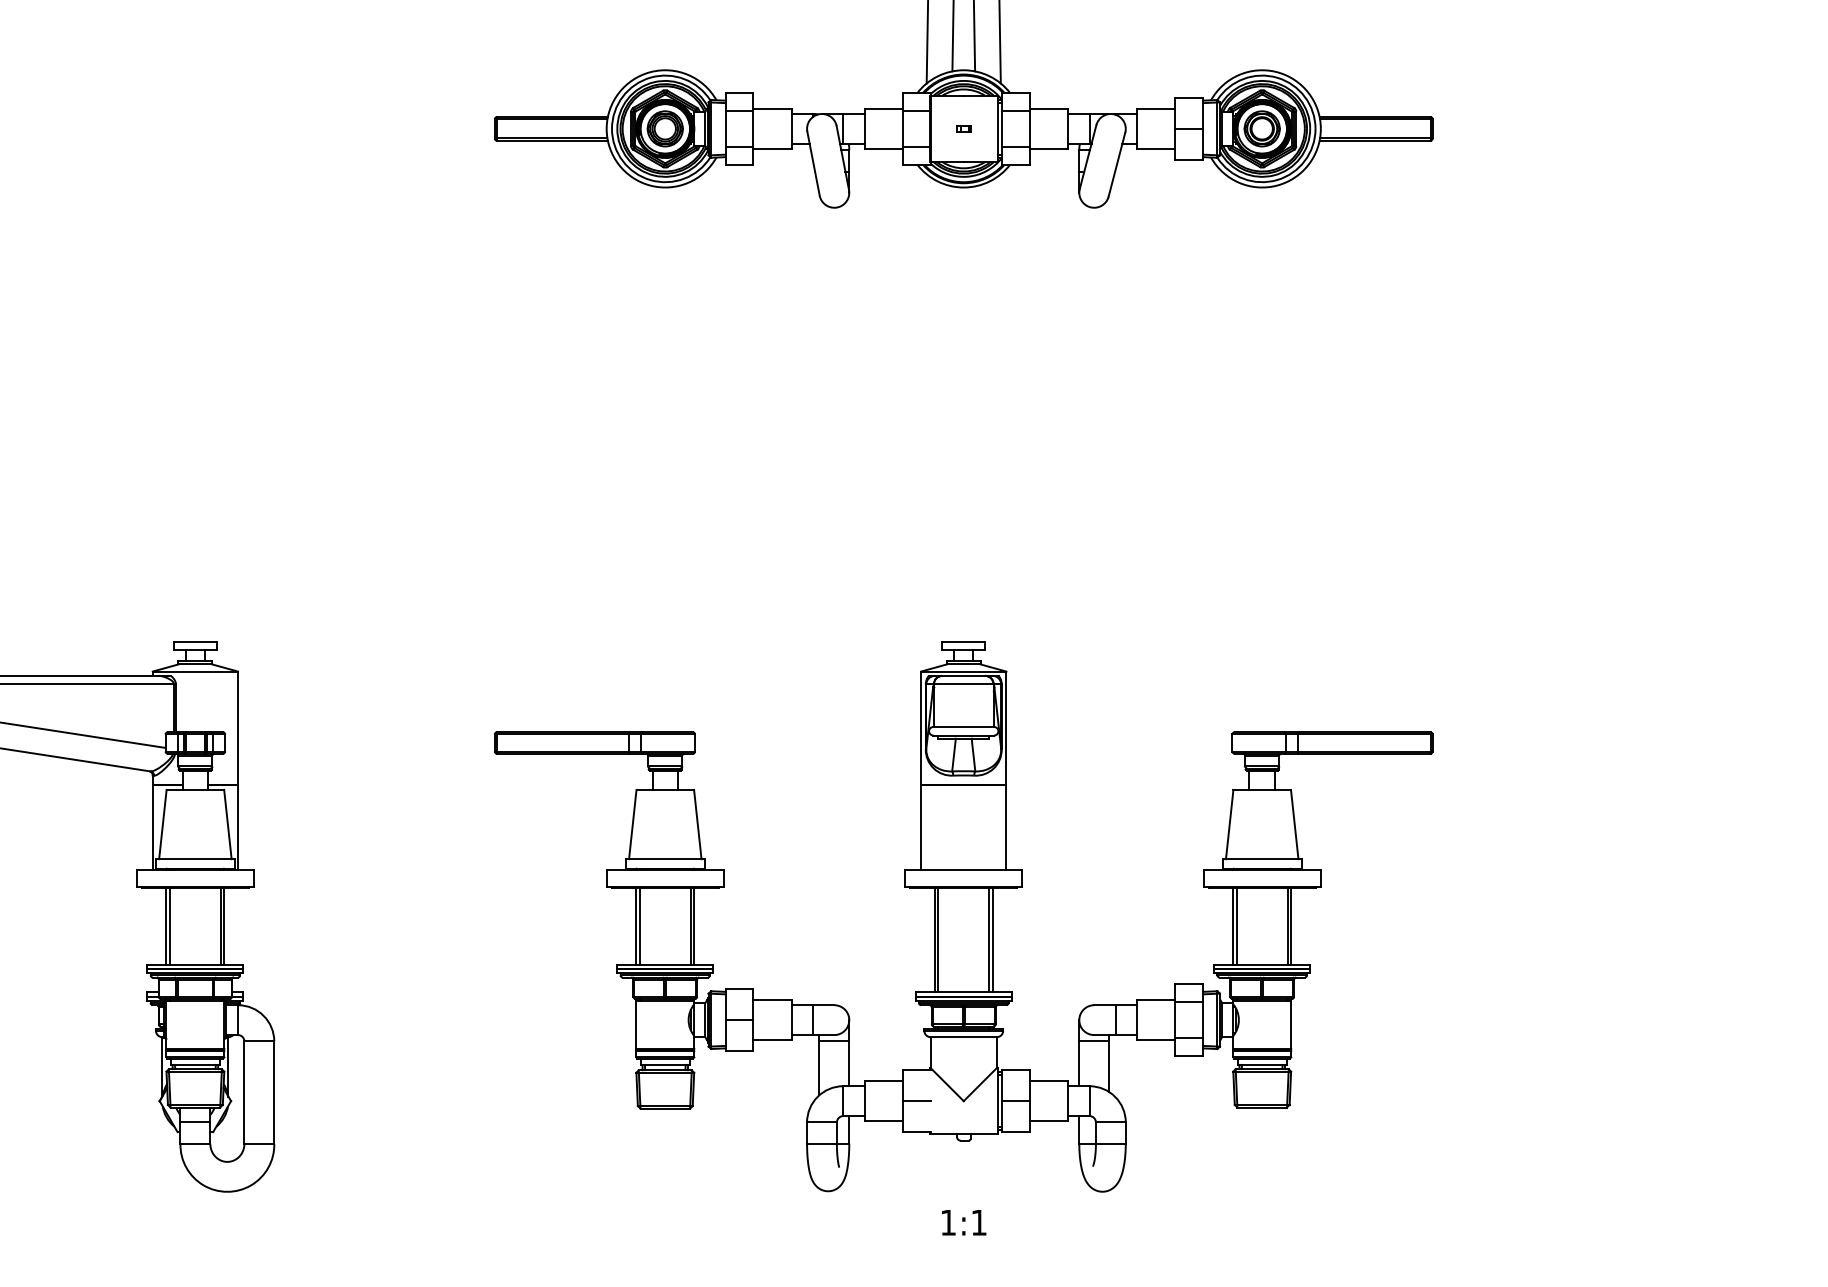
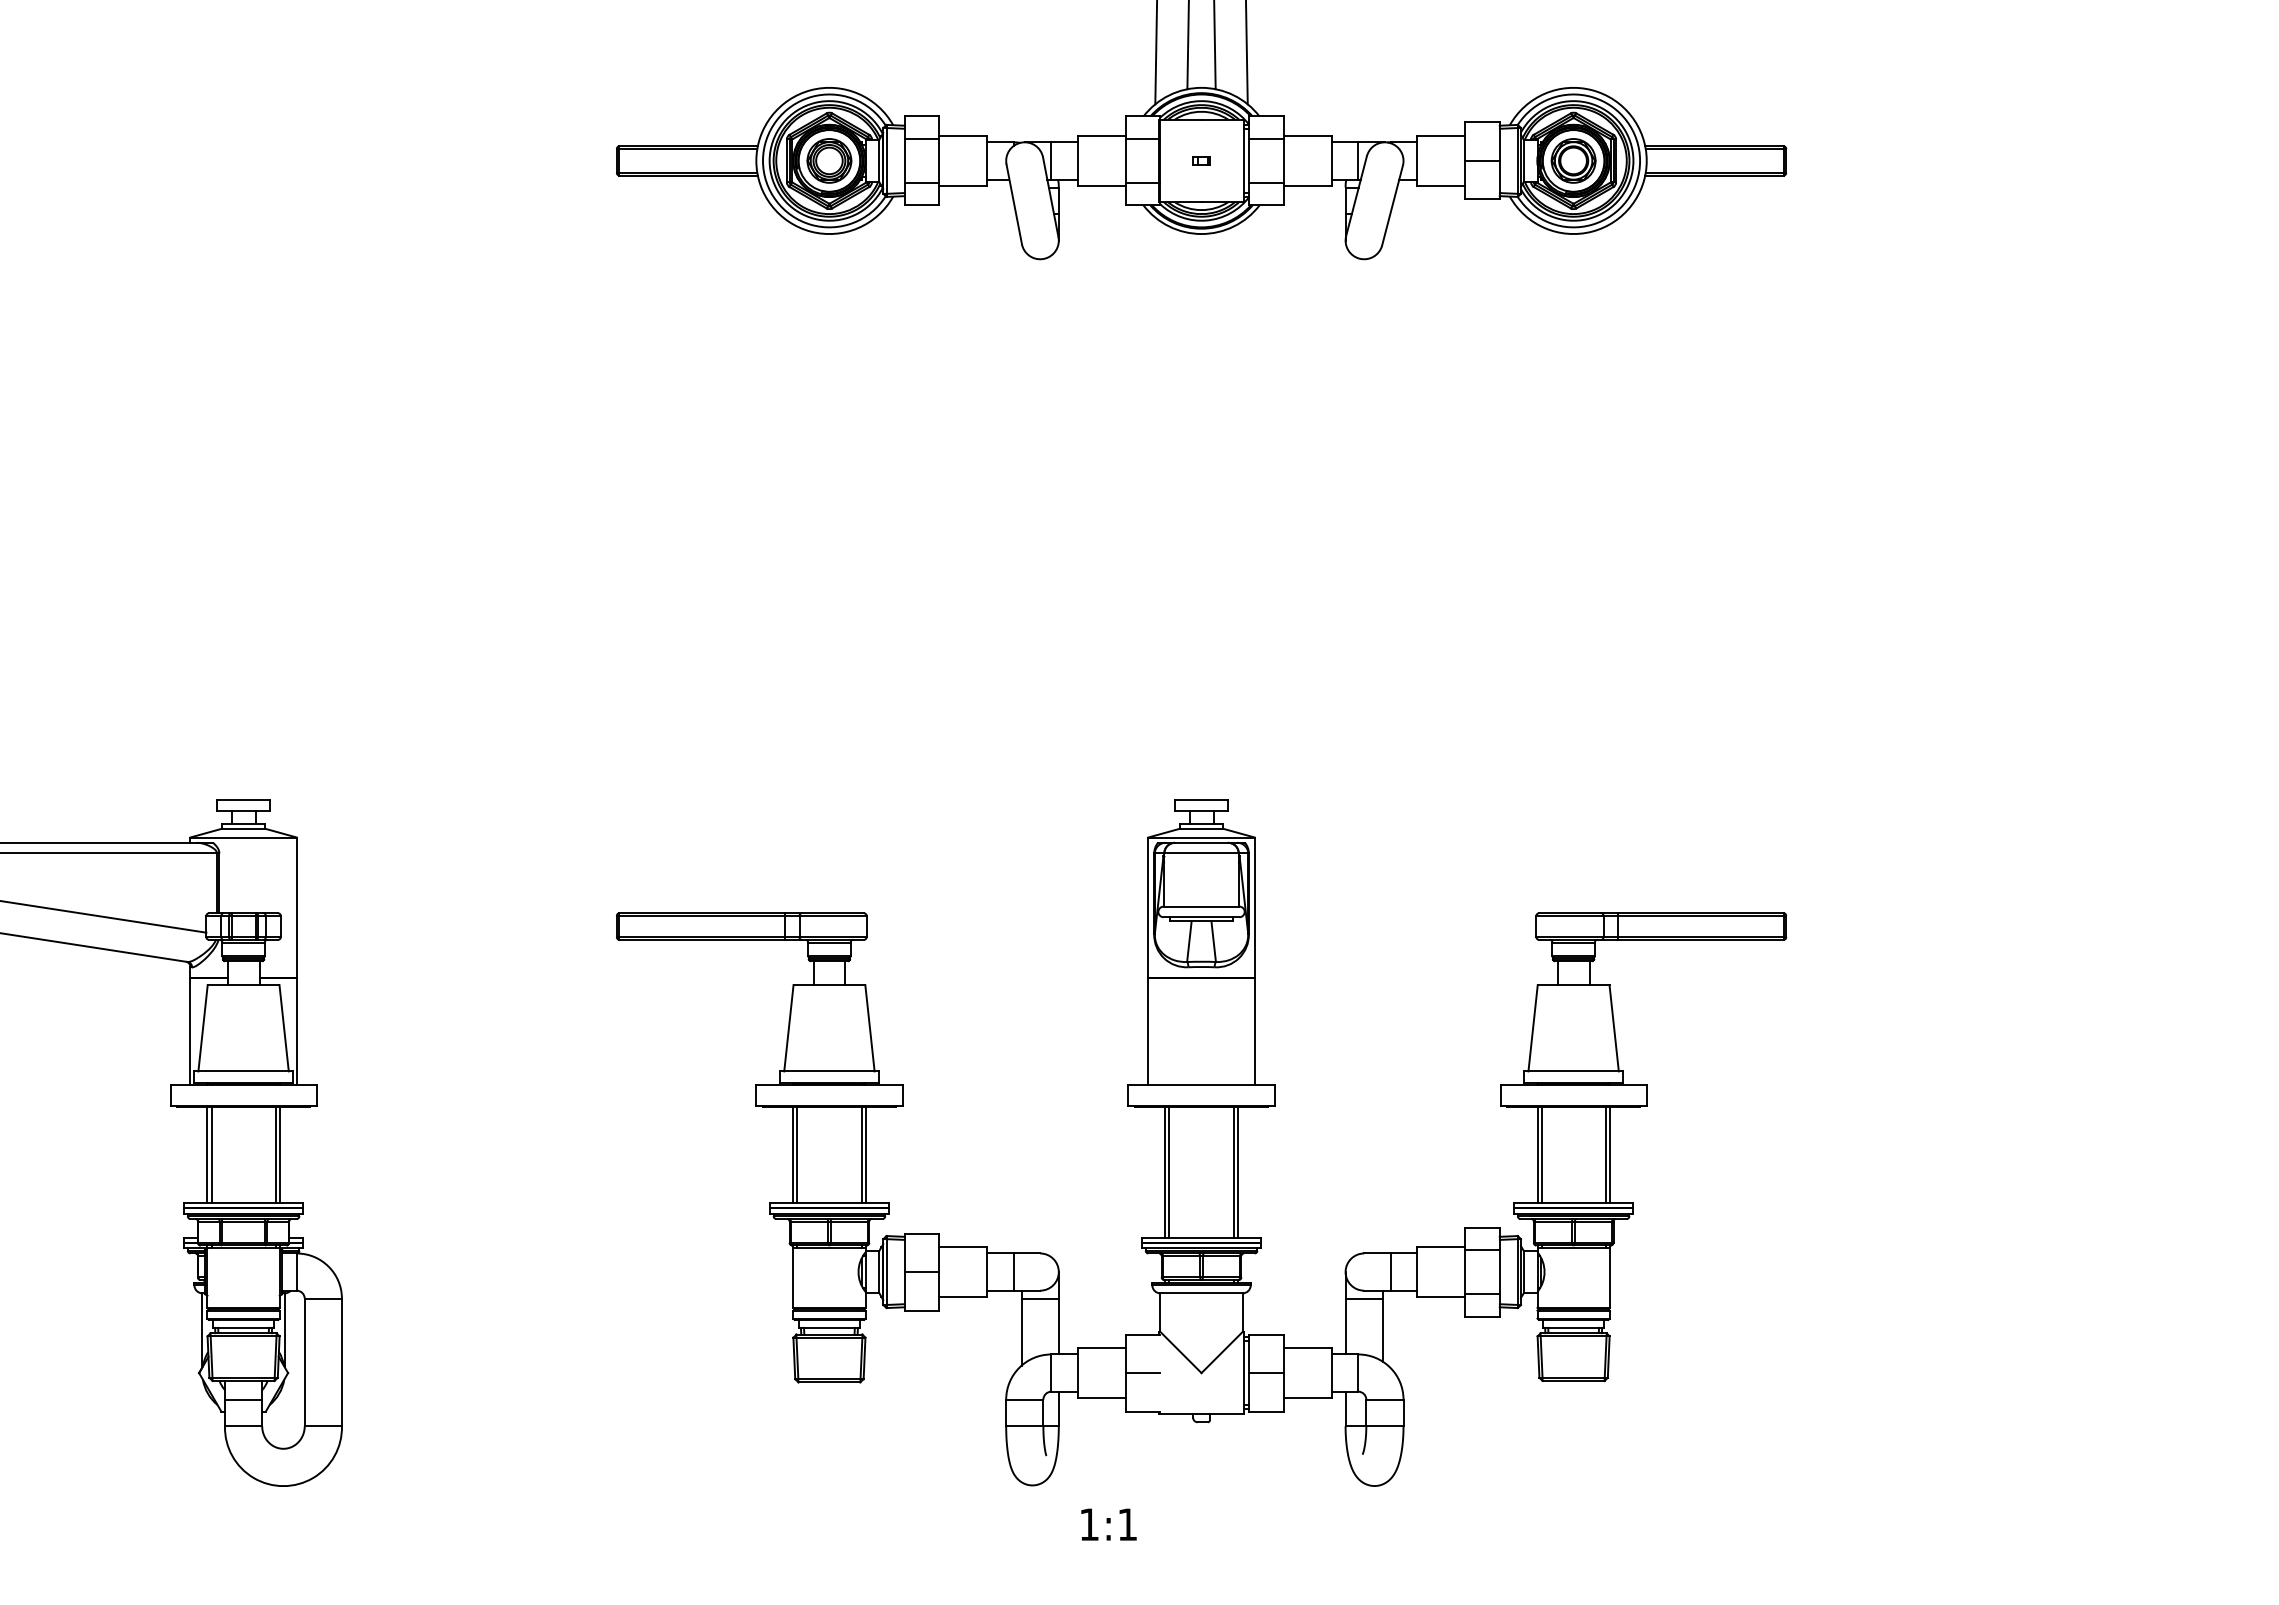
text: (963, 1222) -> (1108, 1524), moved

